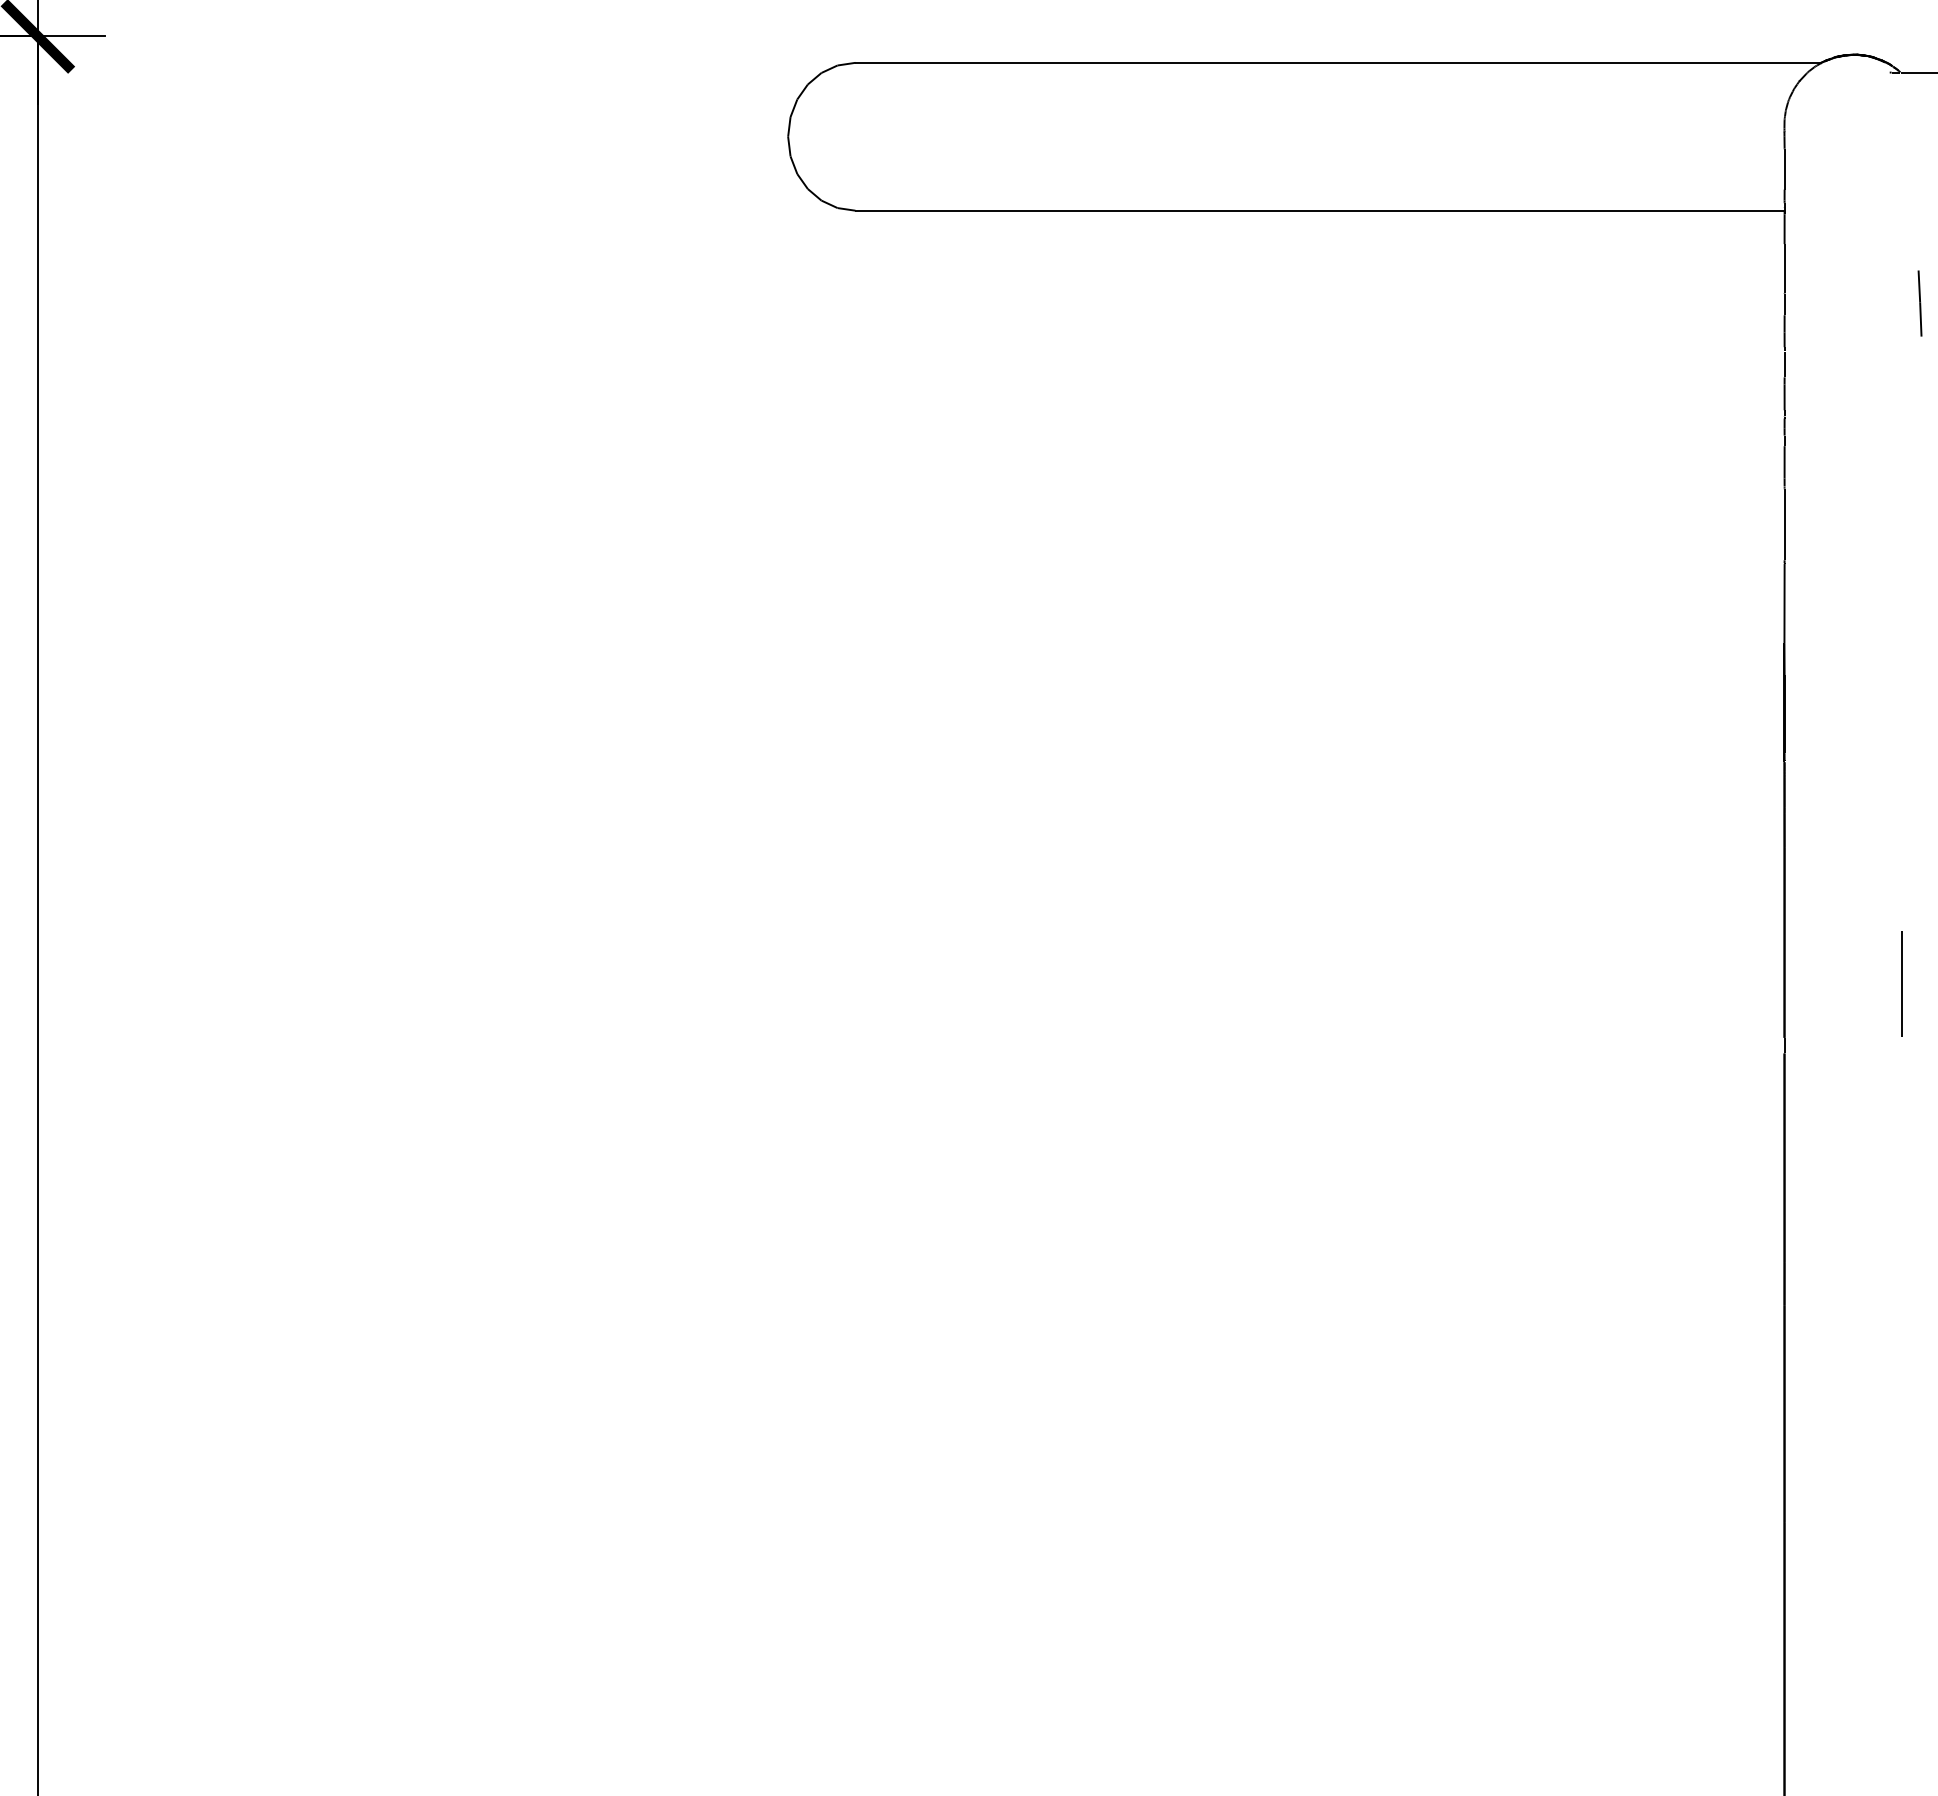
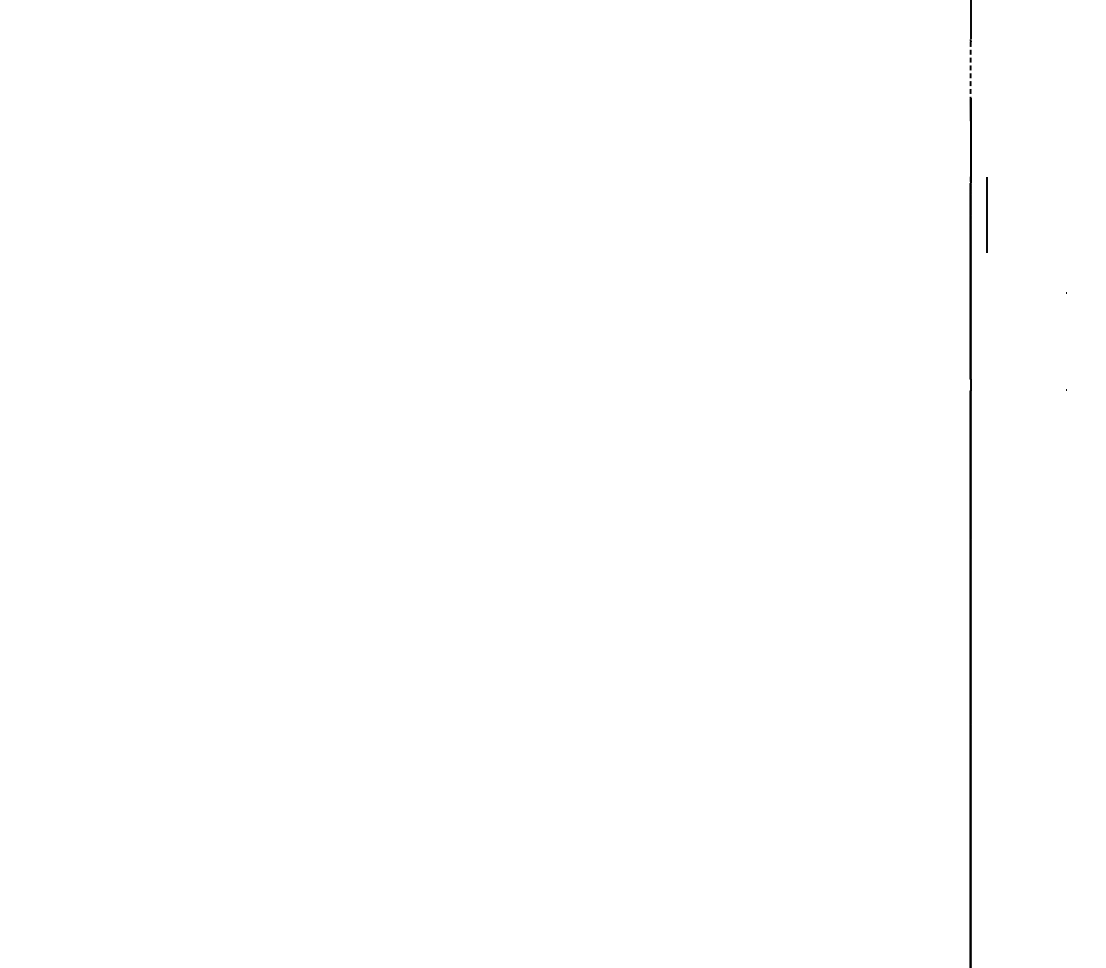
line: (1784, 603) -> (970, 70), solid -> dashed
line: (1901, 983) -> (986, 214), moved

